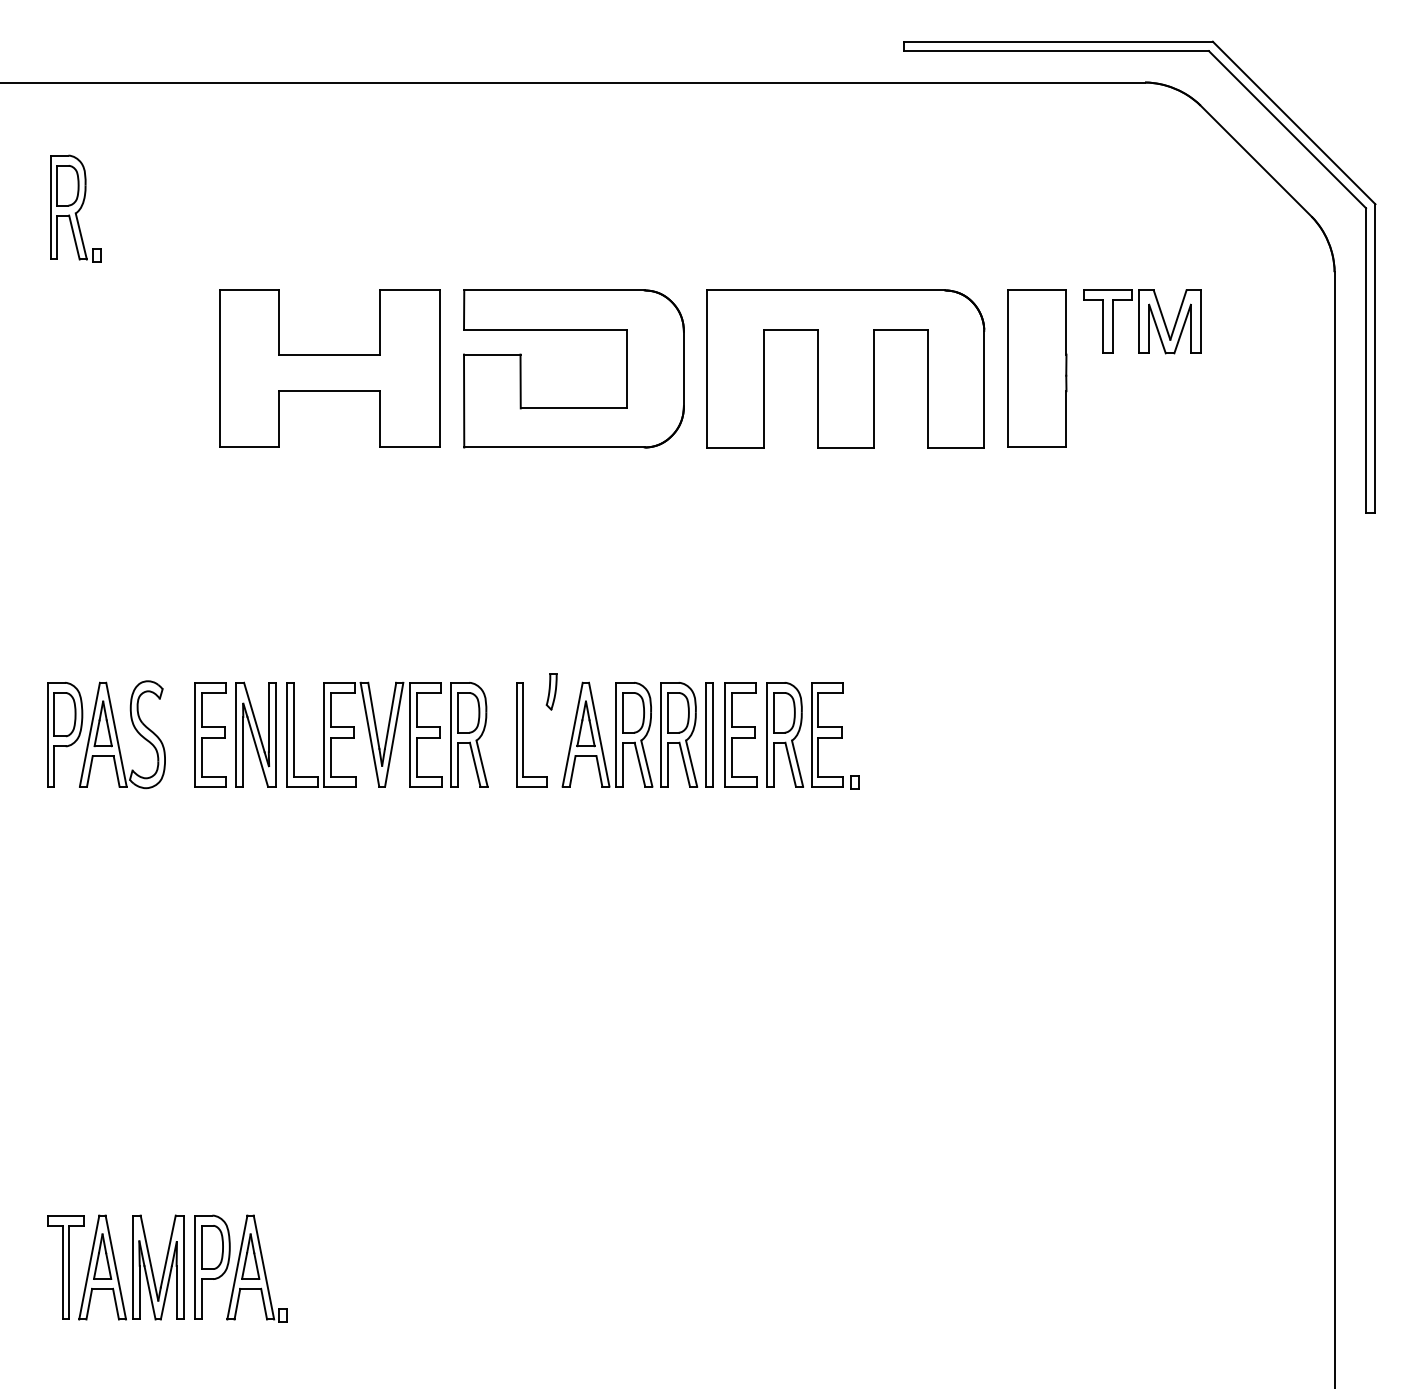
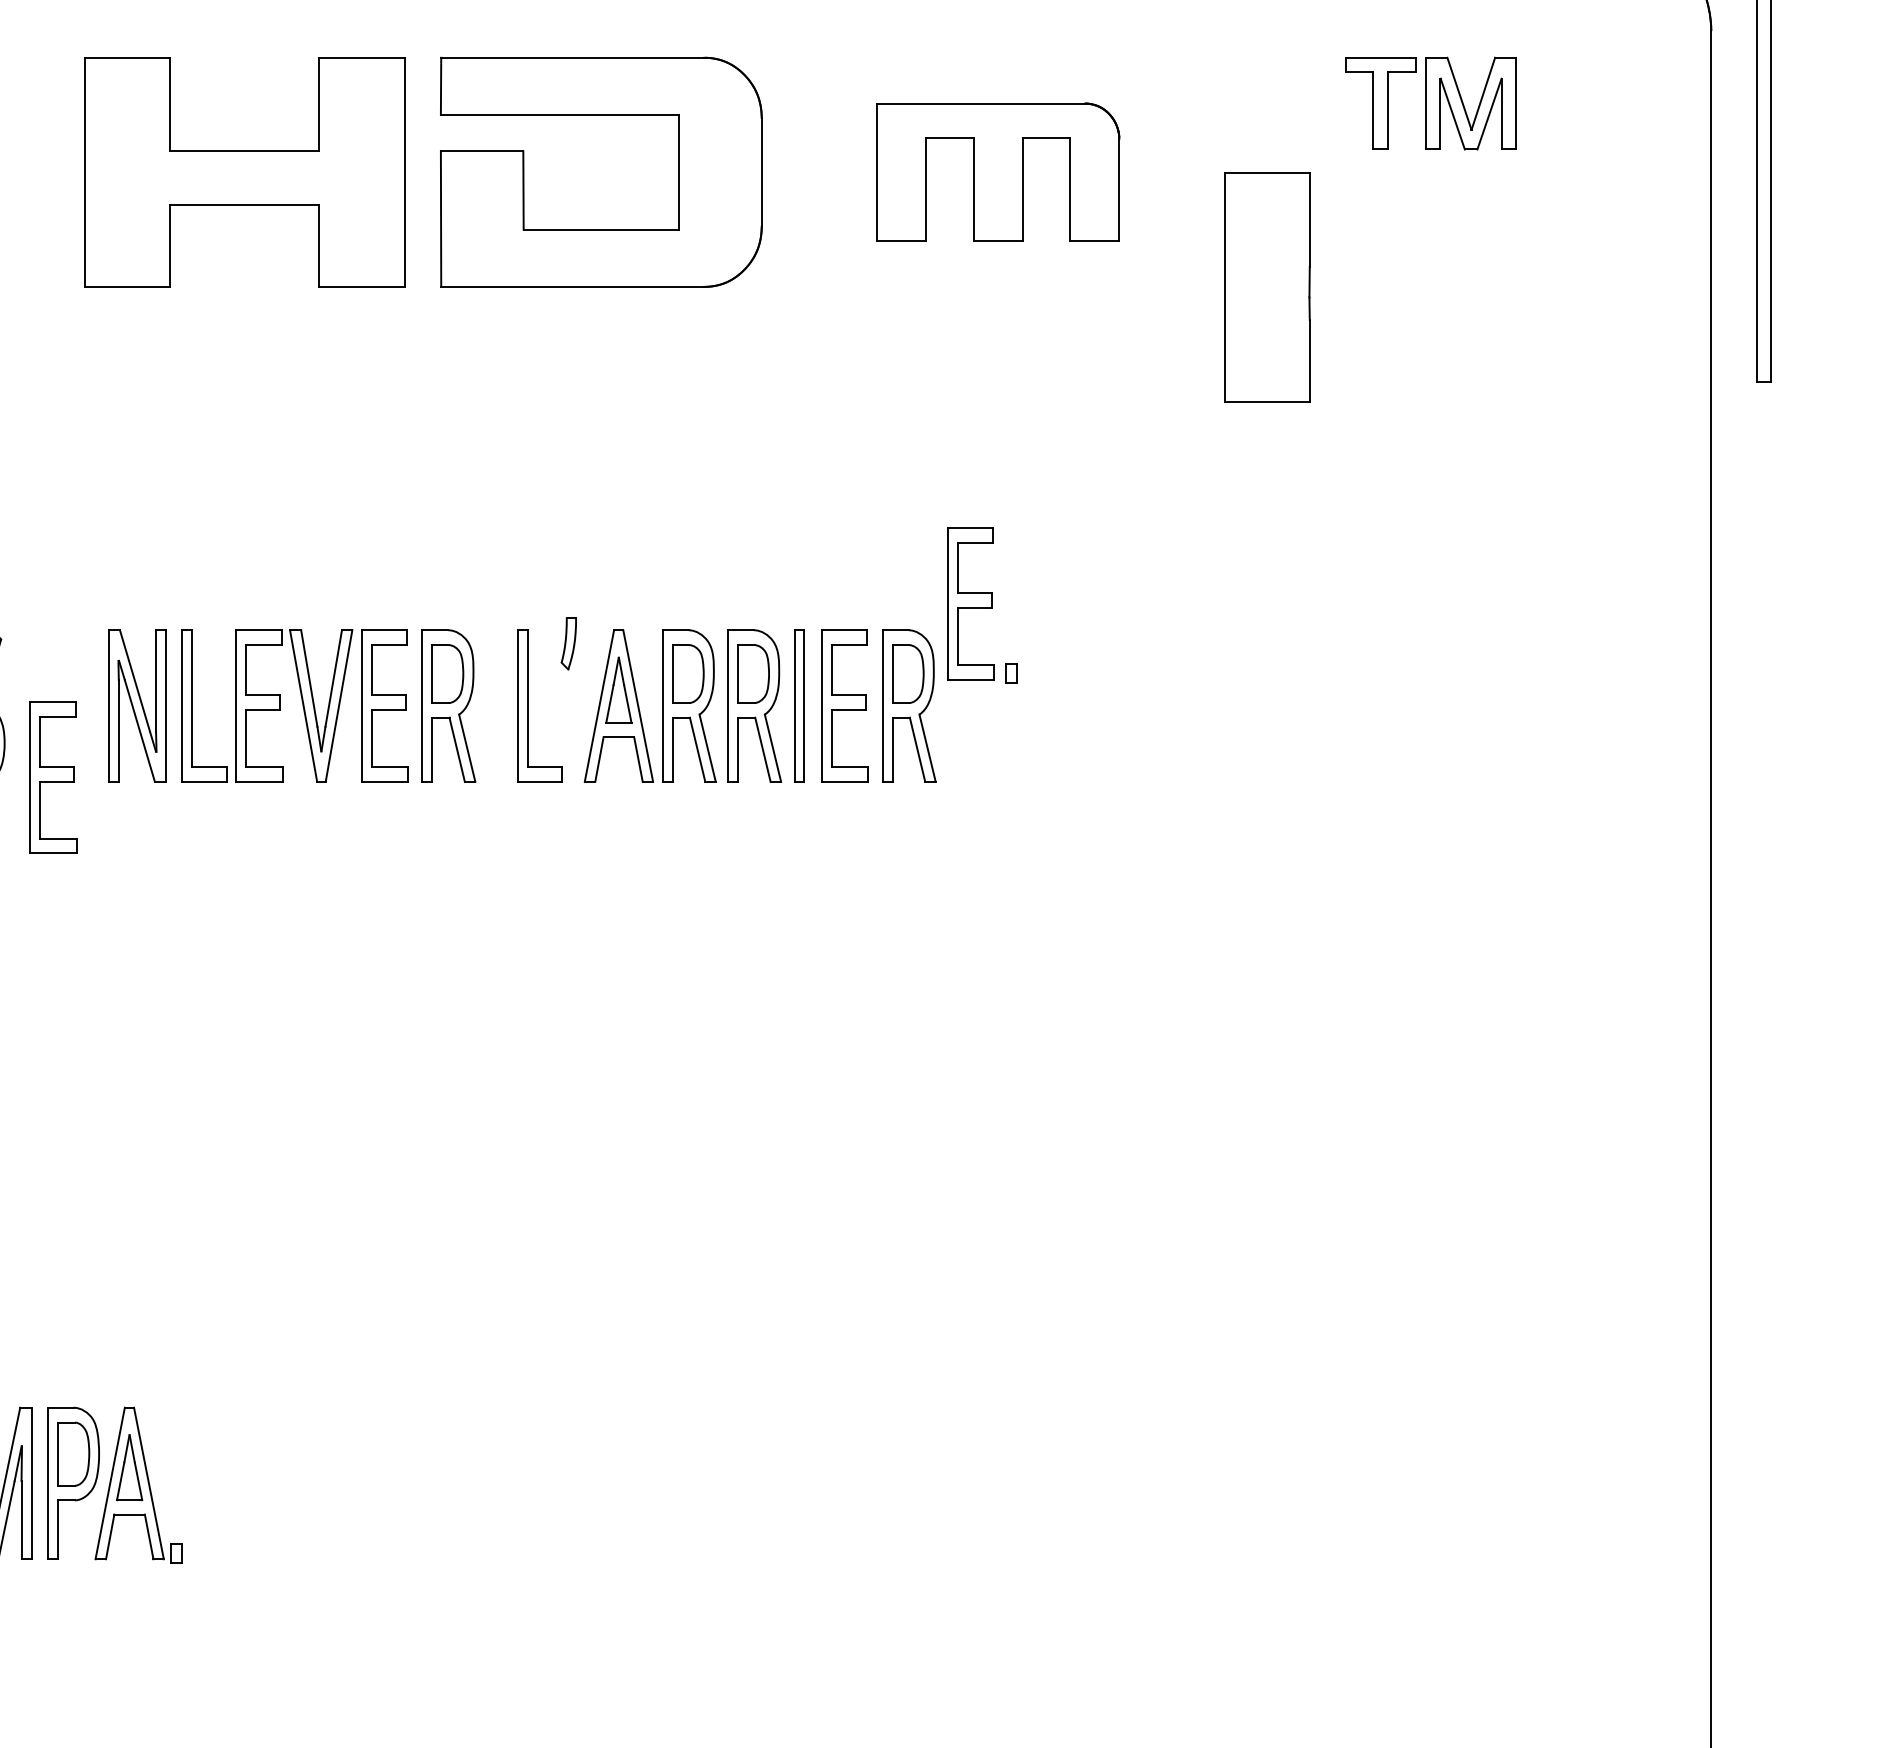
part: (845, 368) -> (997, 171), size x0.6
part: (1037, 368) -> (1267, 286), moved
part: (210, 734) -> (53, 777), moved
part: (835, 735) -> (982, 604), moved

